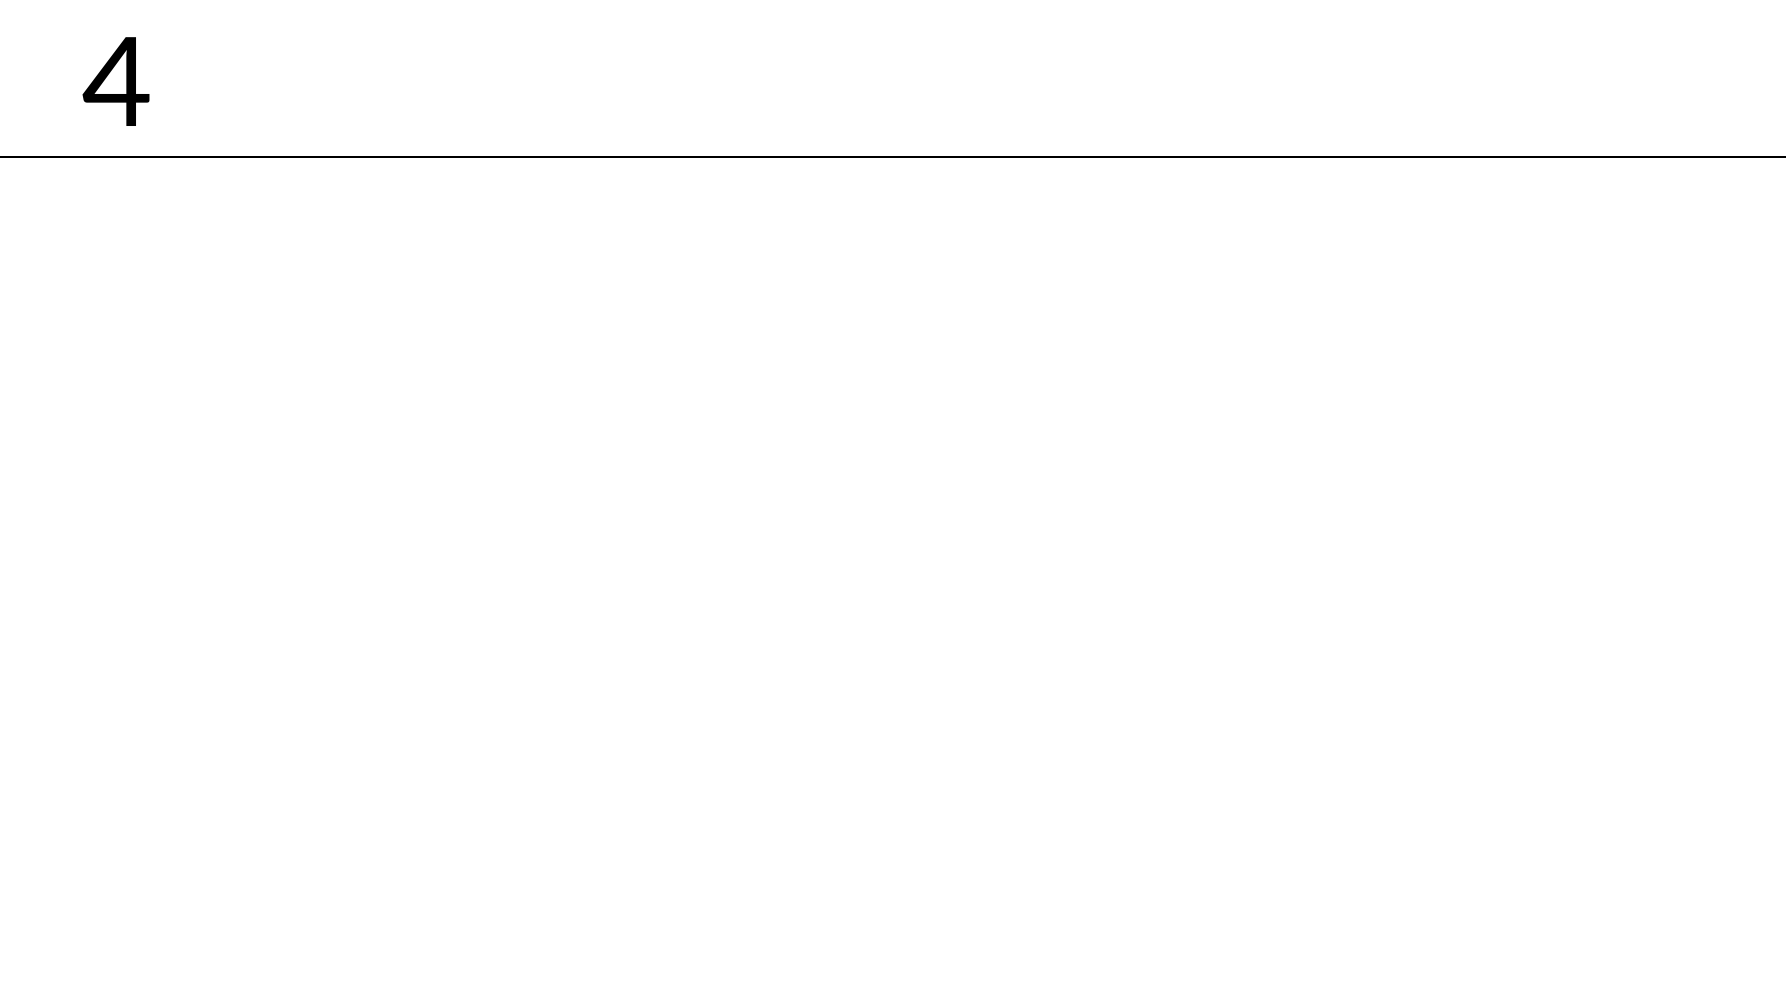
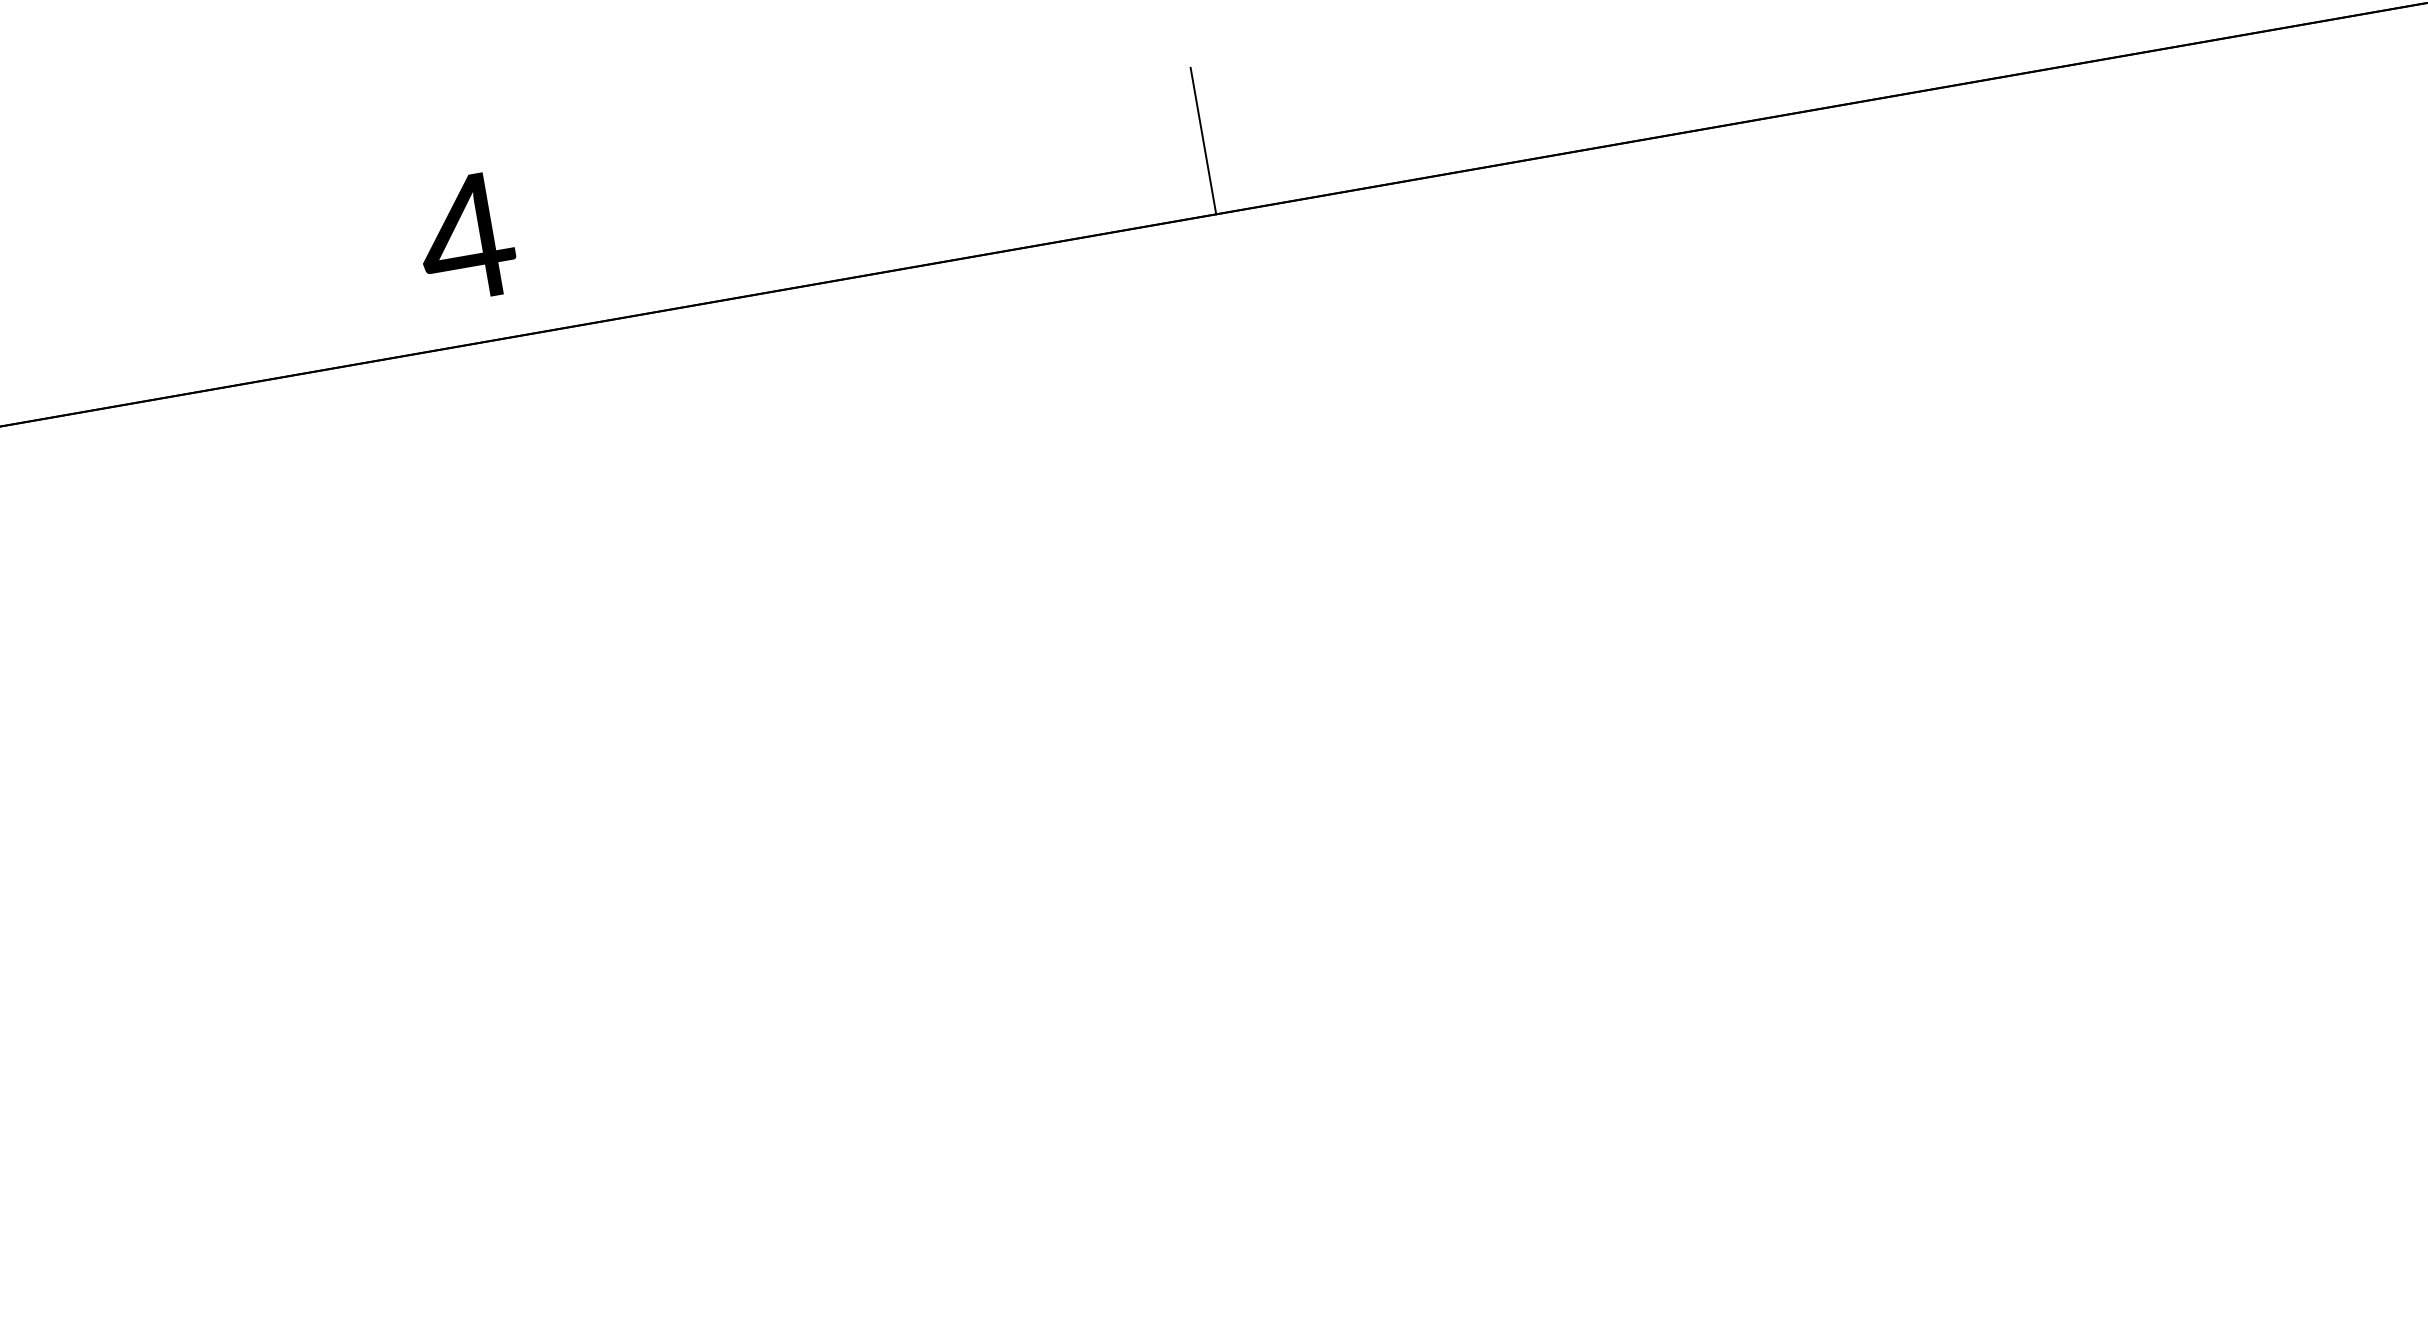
text: (115, 81) -> (465, 238), moved
line: (797, 103) -> (1202, 140), added

